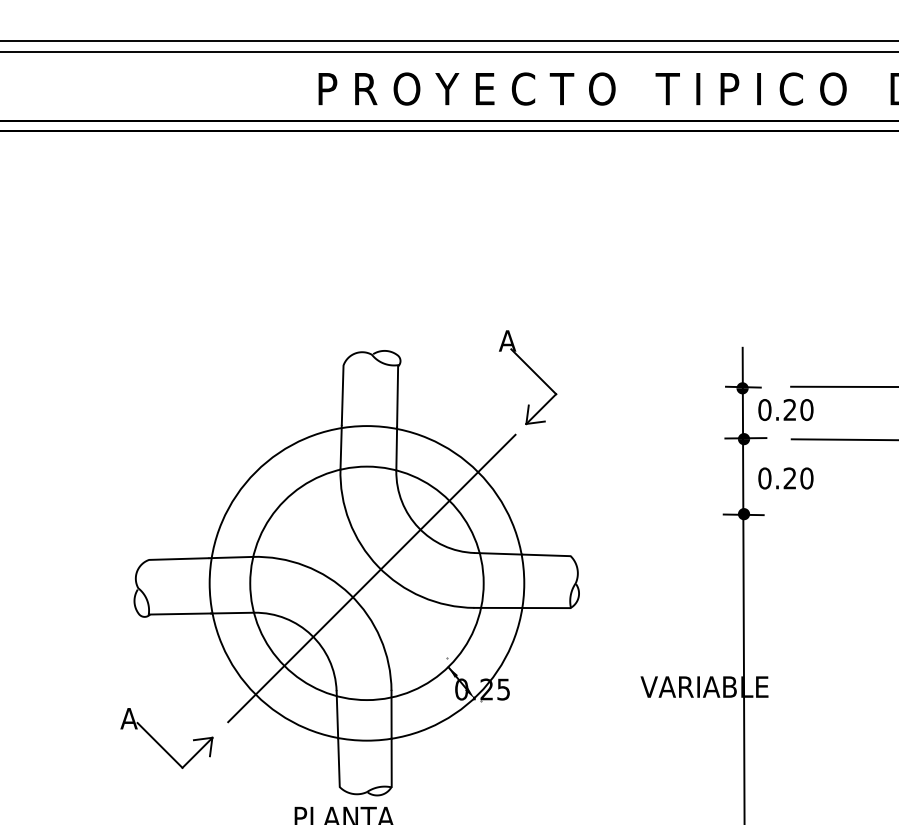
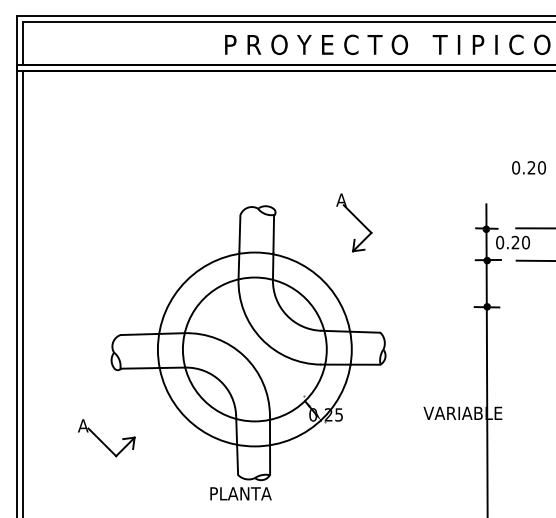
text: (785, 477) -> (528, 167), moved
line: (371, 578) -> (257, 346), removed
part: (166, 739) -> (106, 438), moved

